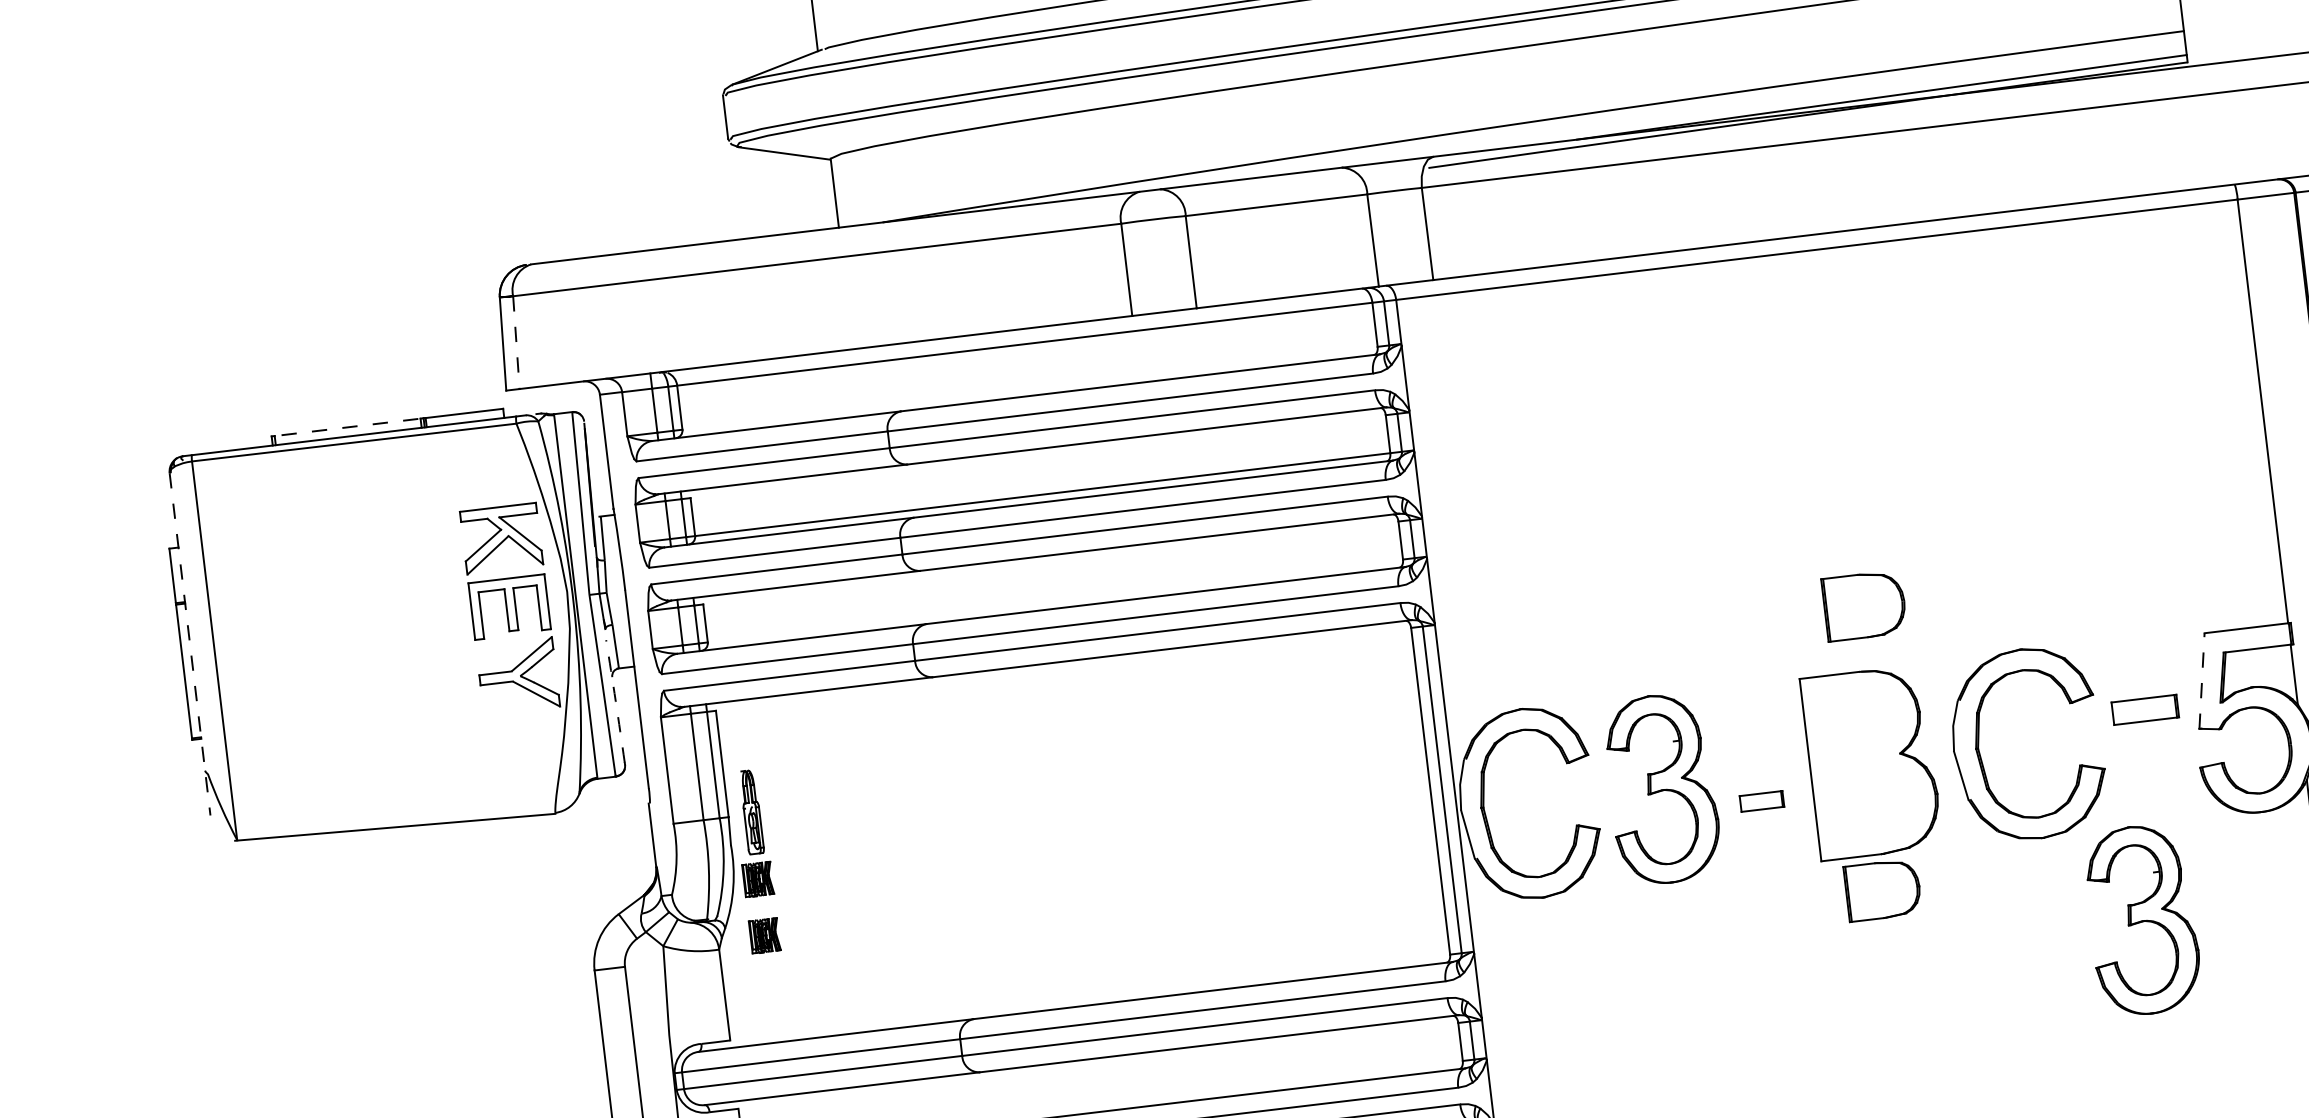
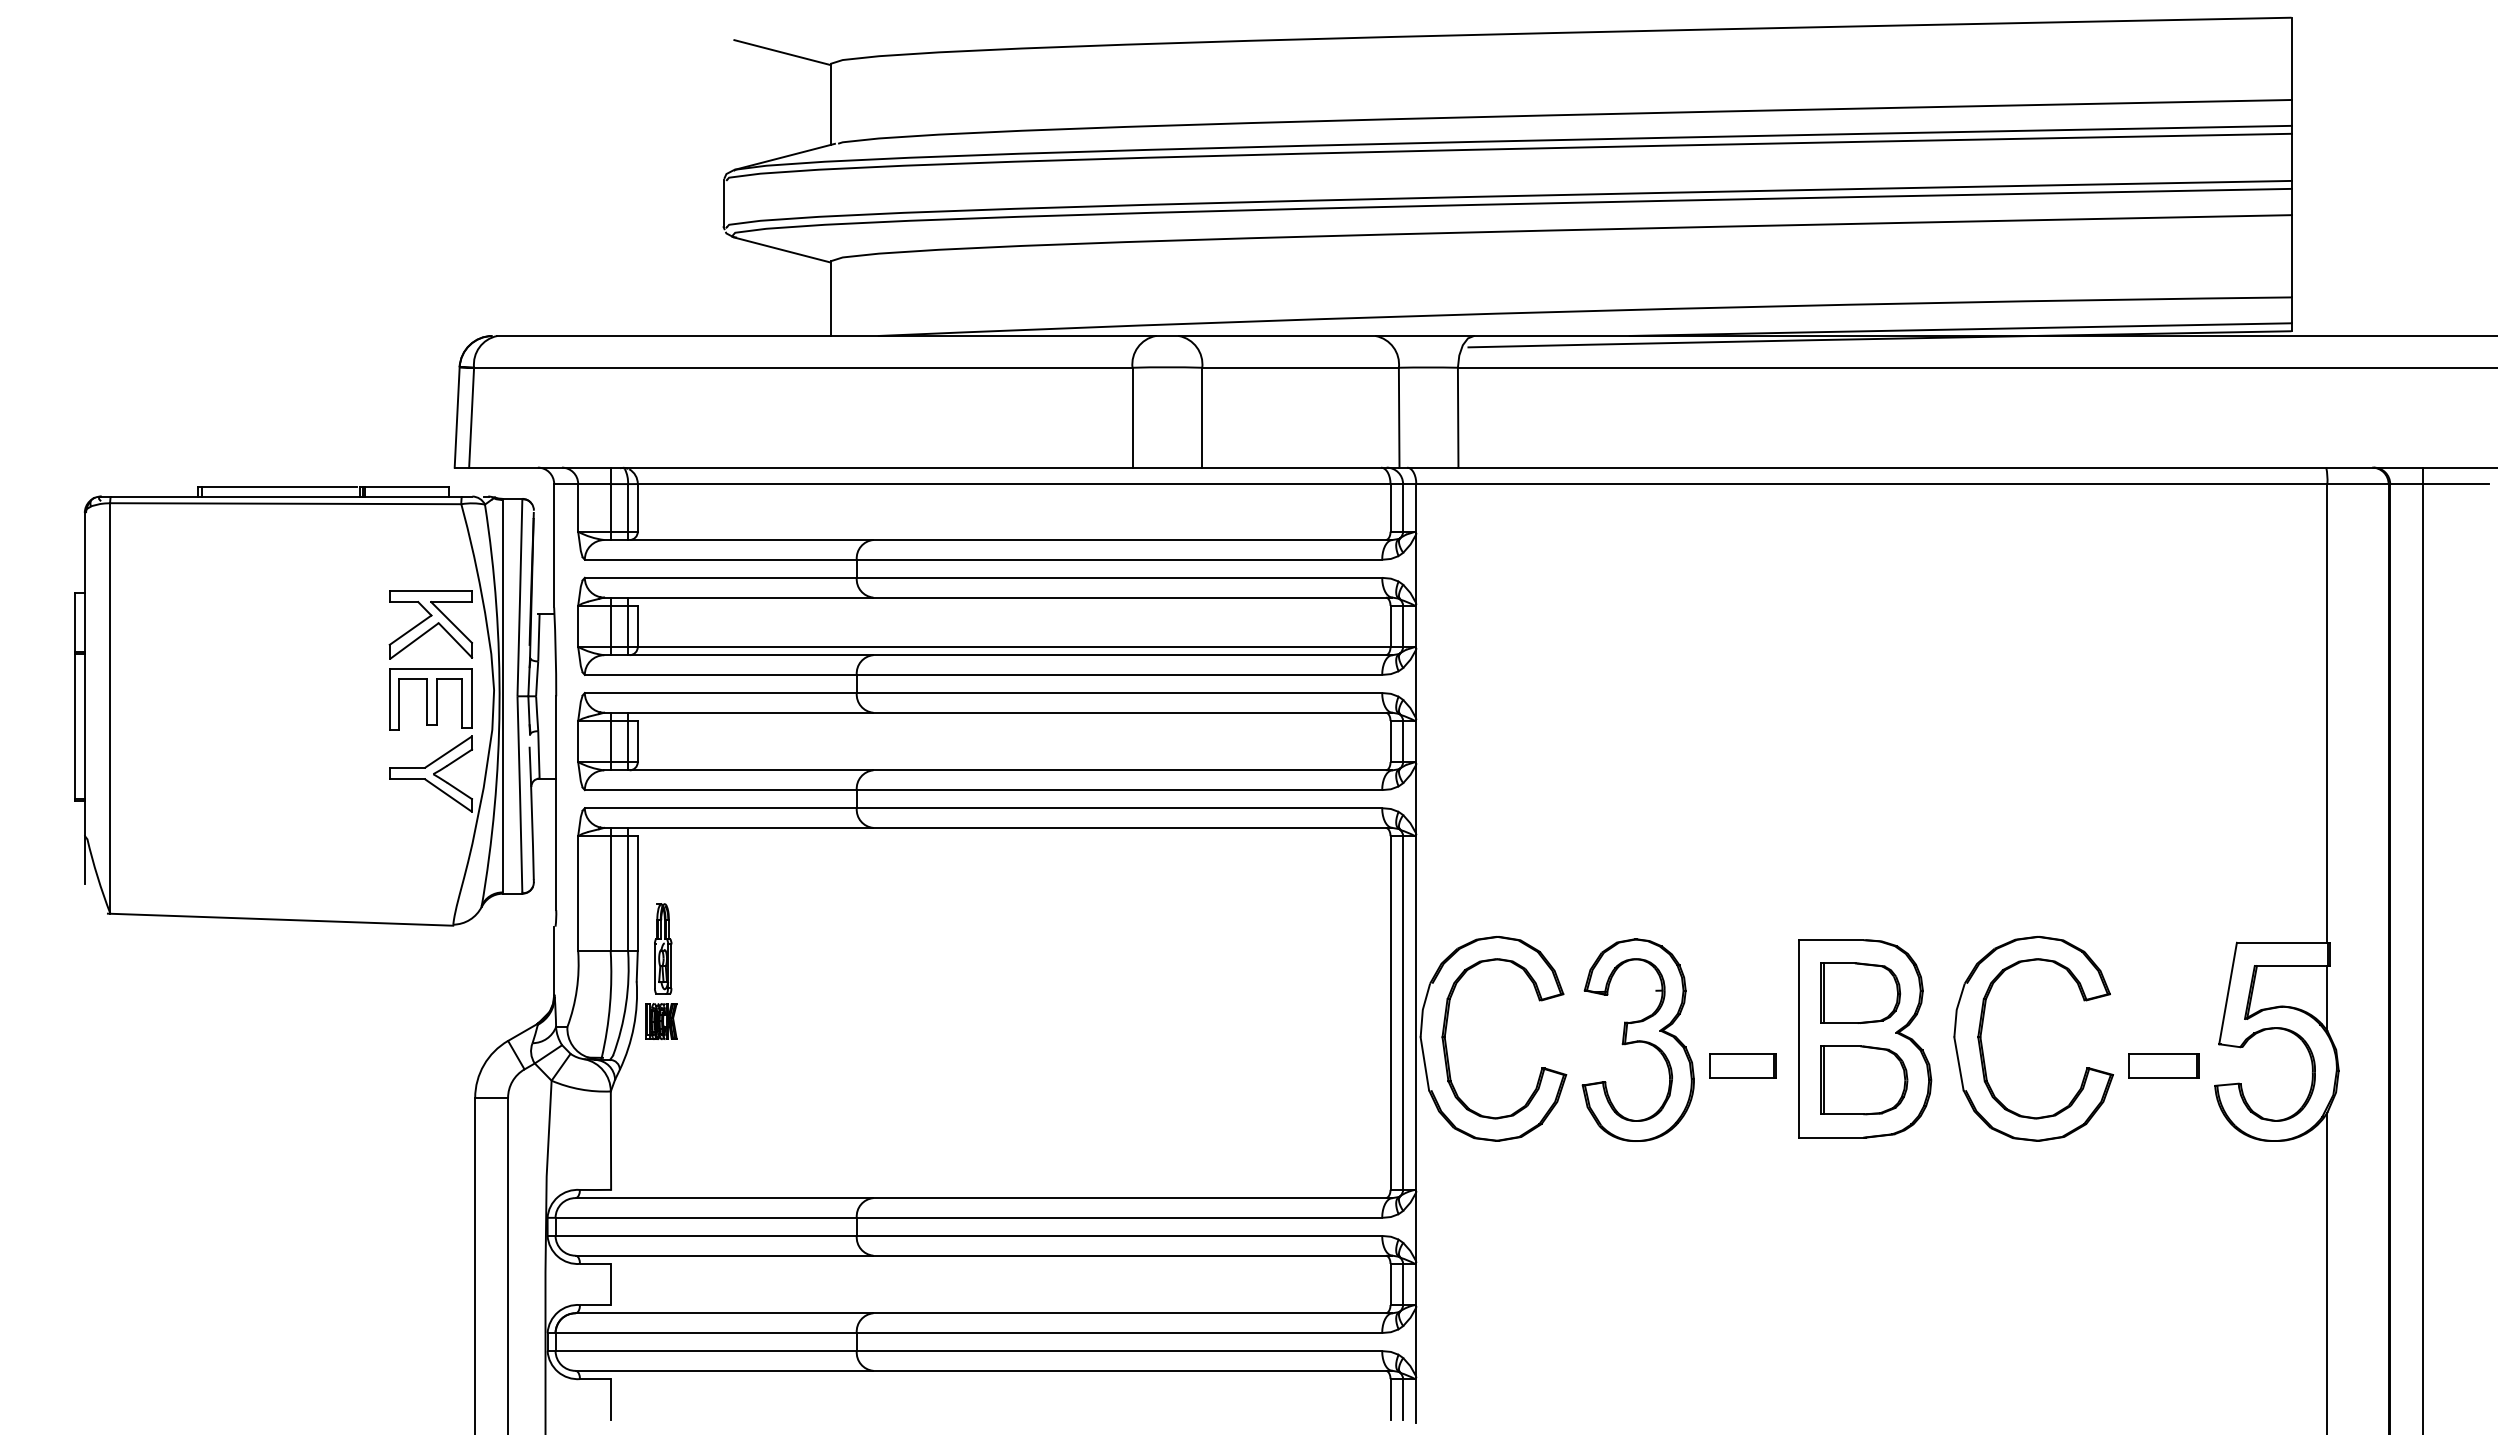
line: (516, 342) -> (471, 417), dashed -> solid
line: (346, 427) -> (279, 486), dashed -> solid
part: (1864, 606) -> (1864, 1080), moved
line: (189, 644) -> (84, 698), dashed -> solid
line: (2202, 680) -> (2228, 993), dashed -> solid
arc: (616, 701) -> (532, 813), dashed -> solid
part: (2144, 709) -> (2163, 1065), moved
part: (1761, 800) -> (1742, 1065), size x1.43
part: (1882, 889) -> (1860, 992), moved
part: (2141, 919) -> (2133, 1240), removed
part: (764, 935) -> (661, 1082), removed

